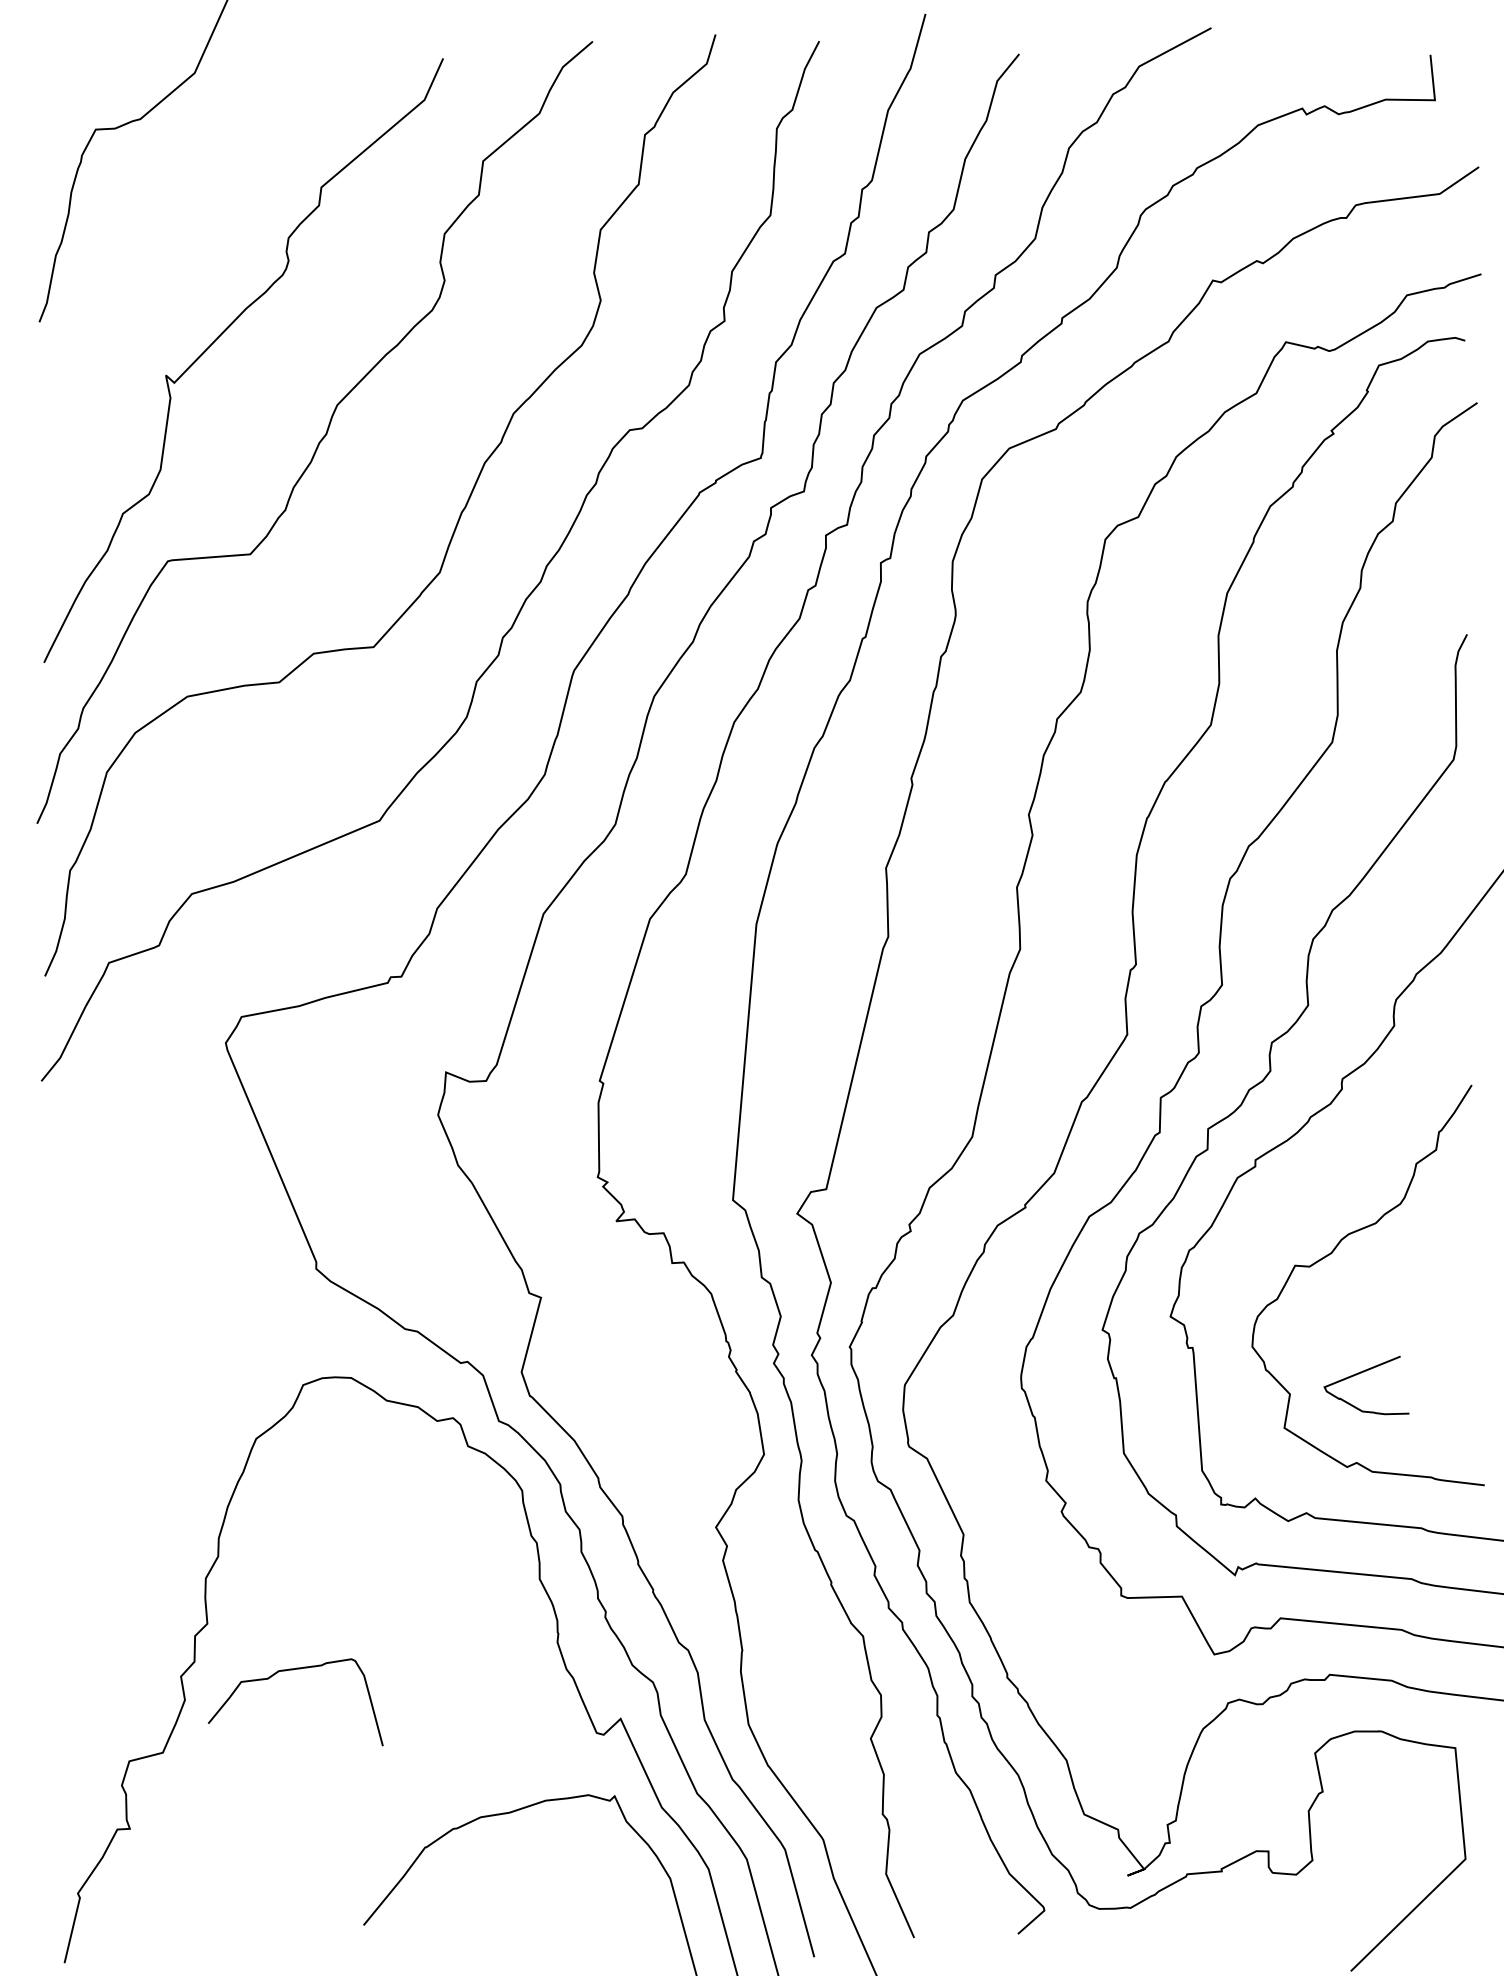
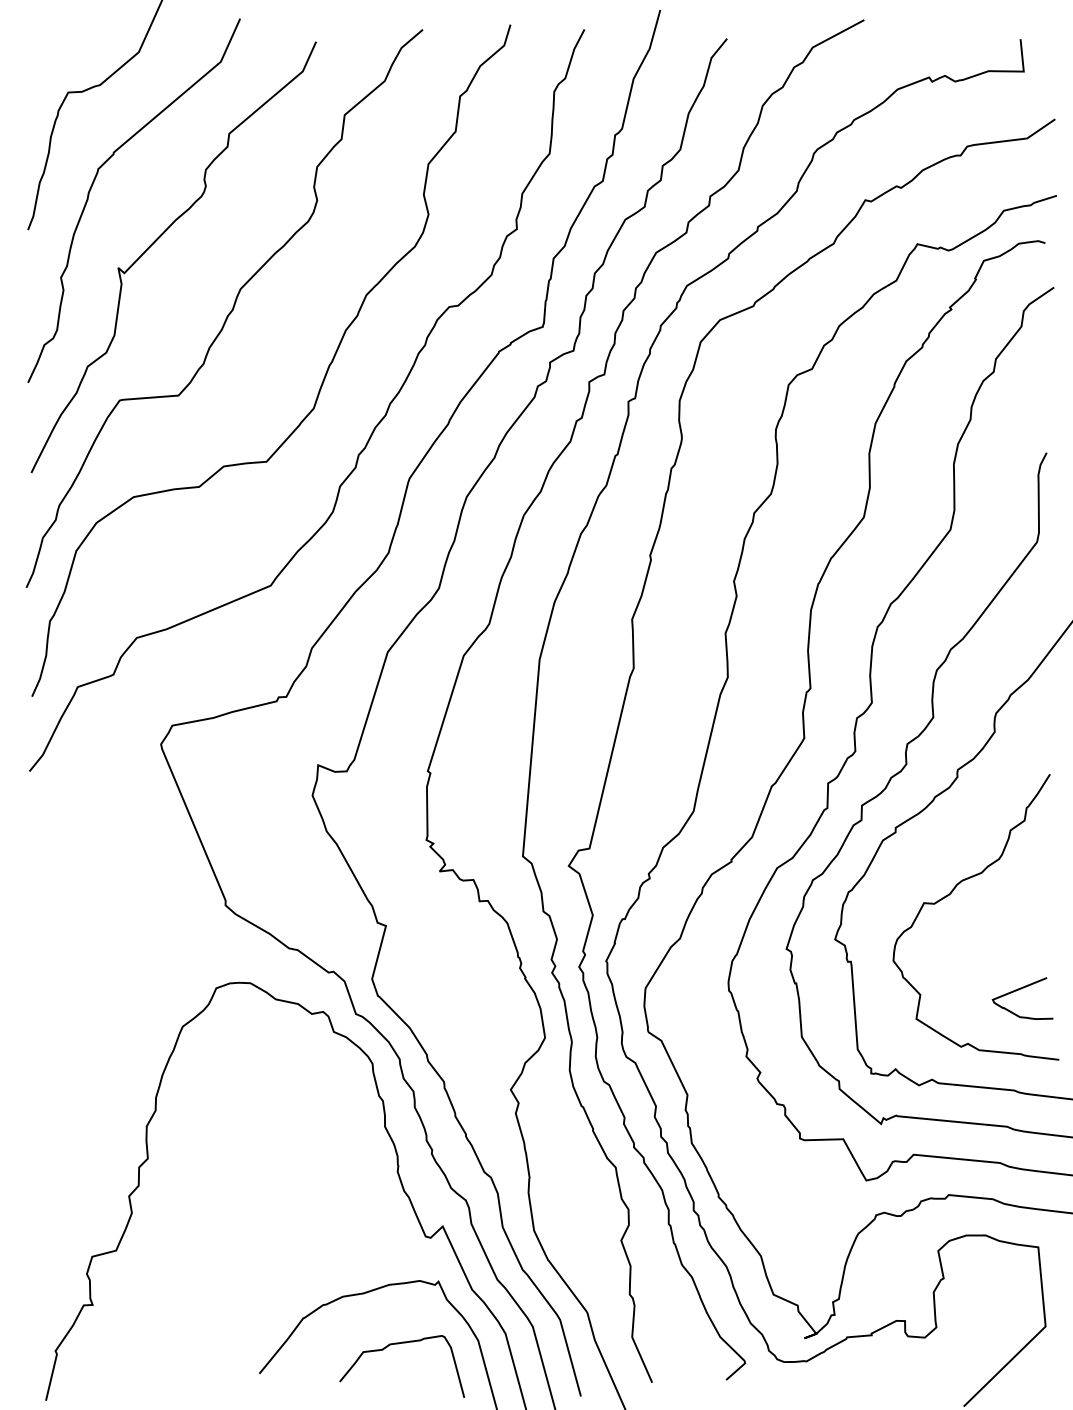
curve: (130, 259) -> (93, 185), added
curve: (1361, 1373) -> (1019, 990), moved
curve: (293, 1670) -> (400, 1343), moved

